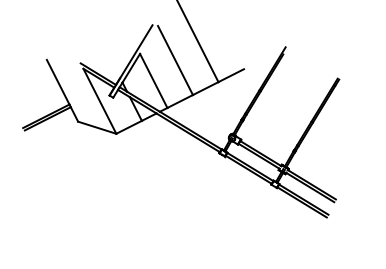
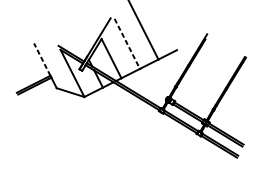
line: (175, 60) -> (127, 43), solid -> dashed
line: (57, 81) -> (41, 59), solid -> dashed

